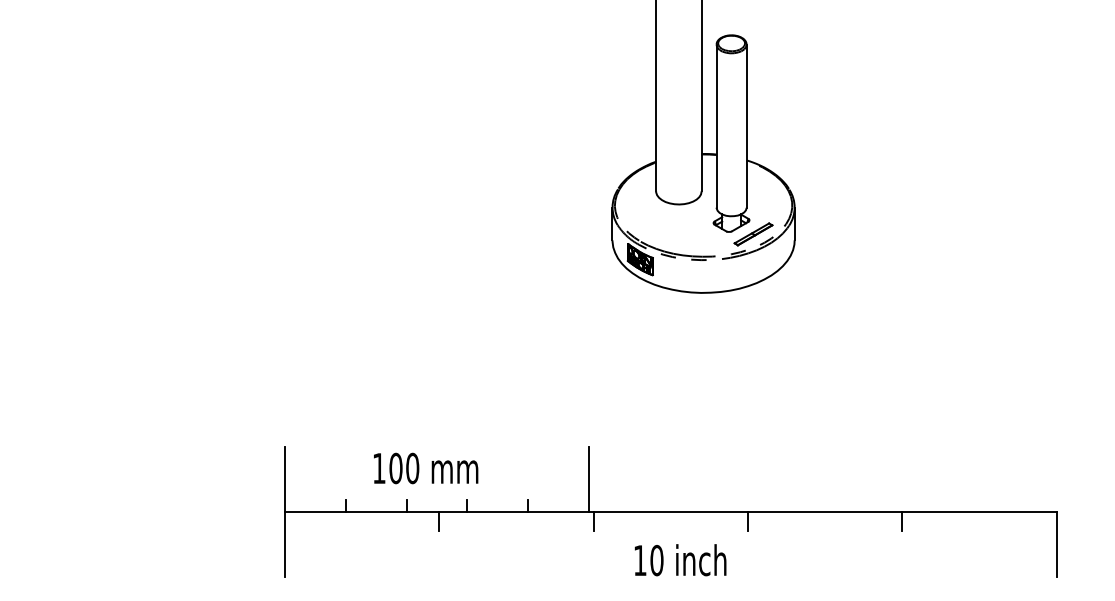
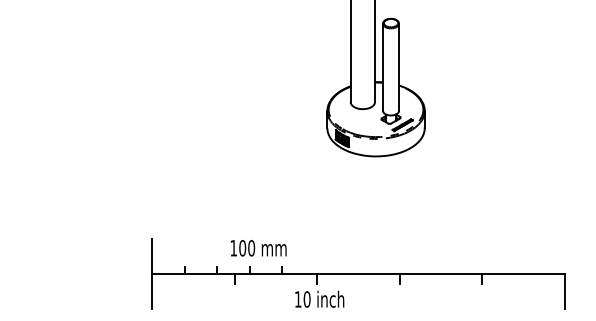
text: (425, 468) -> (258, 248), moved
line: (588, 478) -> (314, 255), removed
text: (680, 558) -> (319, 298), moved

